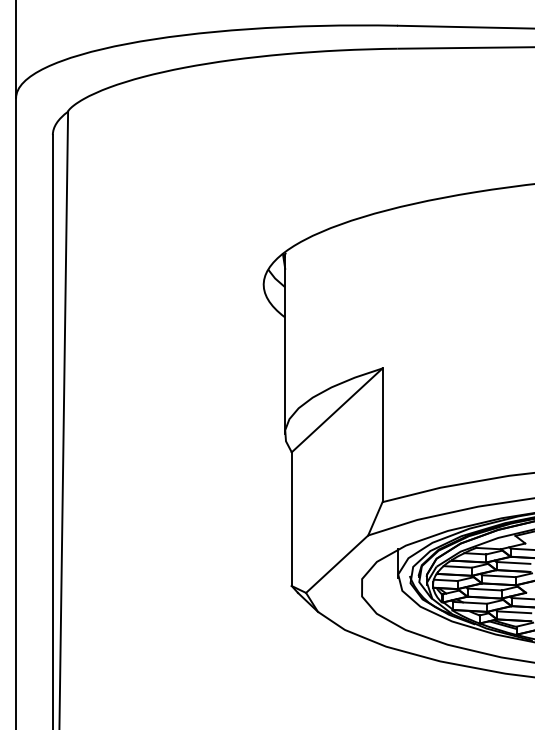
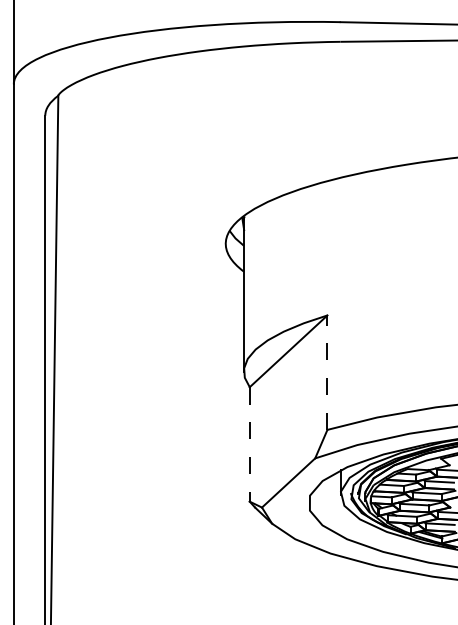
line: (382, 435) -> (327, 372), solid -> dashed
line: (291, 519) -> (249, 444), solid -> dashed

